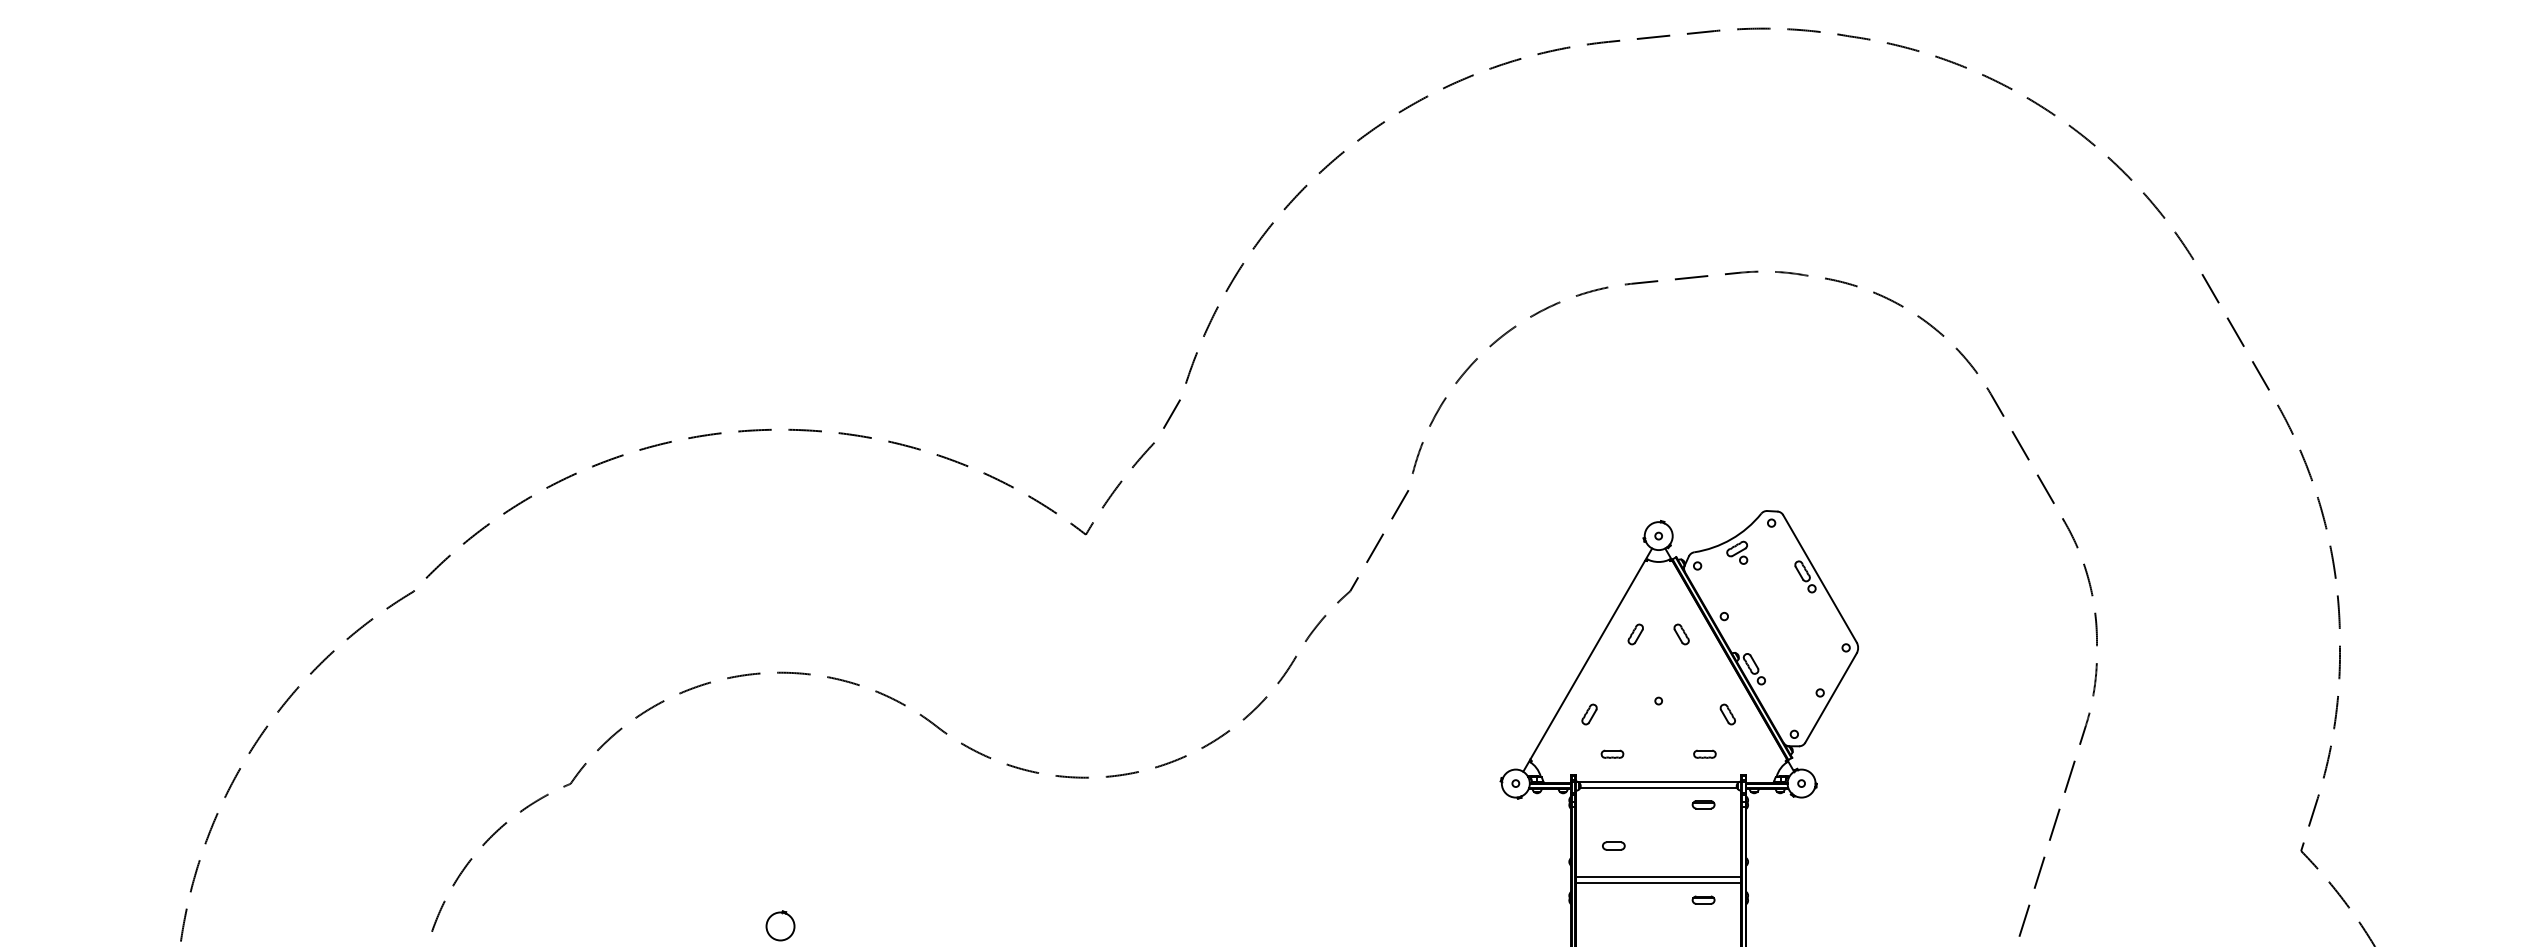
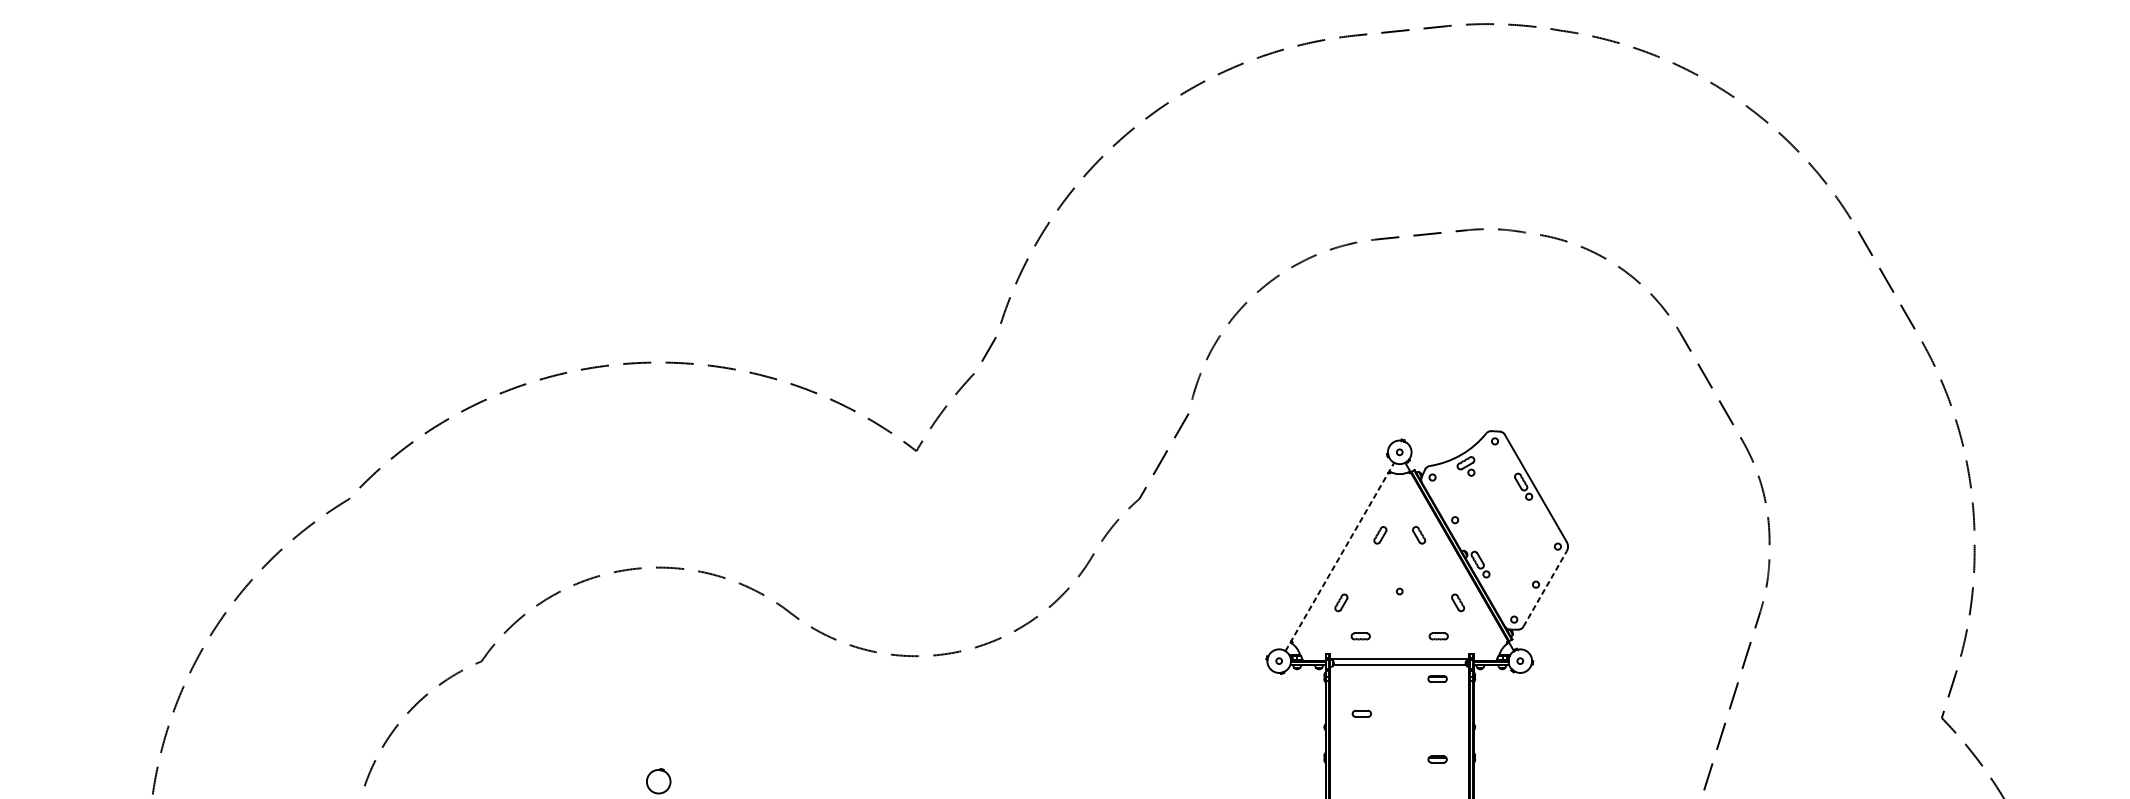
line: (1587, 660) -> (1339, 557), solid -> dashed
line: (1831, 698) -> (1545, 589), solid -> dashed
line: (1658, 876) -> (1399, 739), removed
line: (1658, 883) -> (1399, 745), removed

